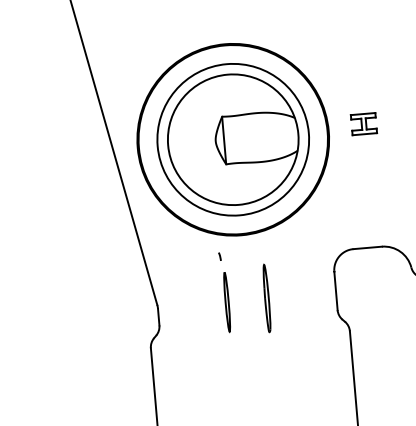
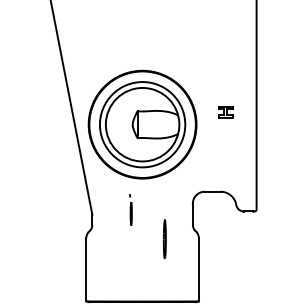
part: (363, 124) -> (225, 112), moved
part: (224, 291) -> (130, 209), size x0.7
line: (266, 298) -> (164, 239), moved

